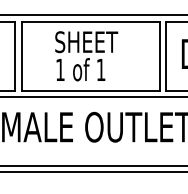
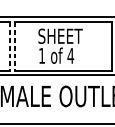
line: (15, 56) -> (10, 46), solid -> dashed
line: (21, 56) -> (14, 46), solid -> dashed
text: (100, 69) -> (70, 55), 1 -> 4

